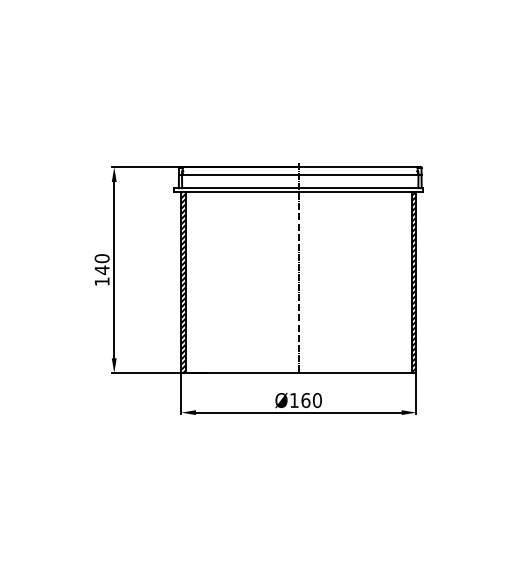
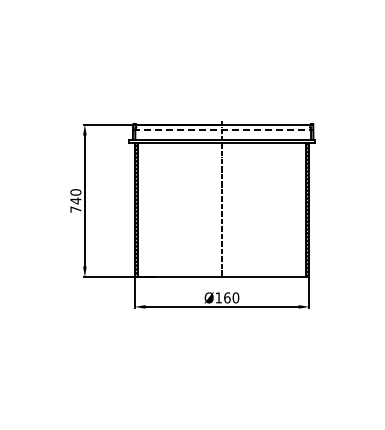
line: (300, 173) -> (223, 129), solid -> dashed
text: (101, 281) -> (75, 209), 140 -> 740

